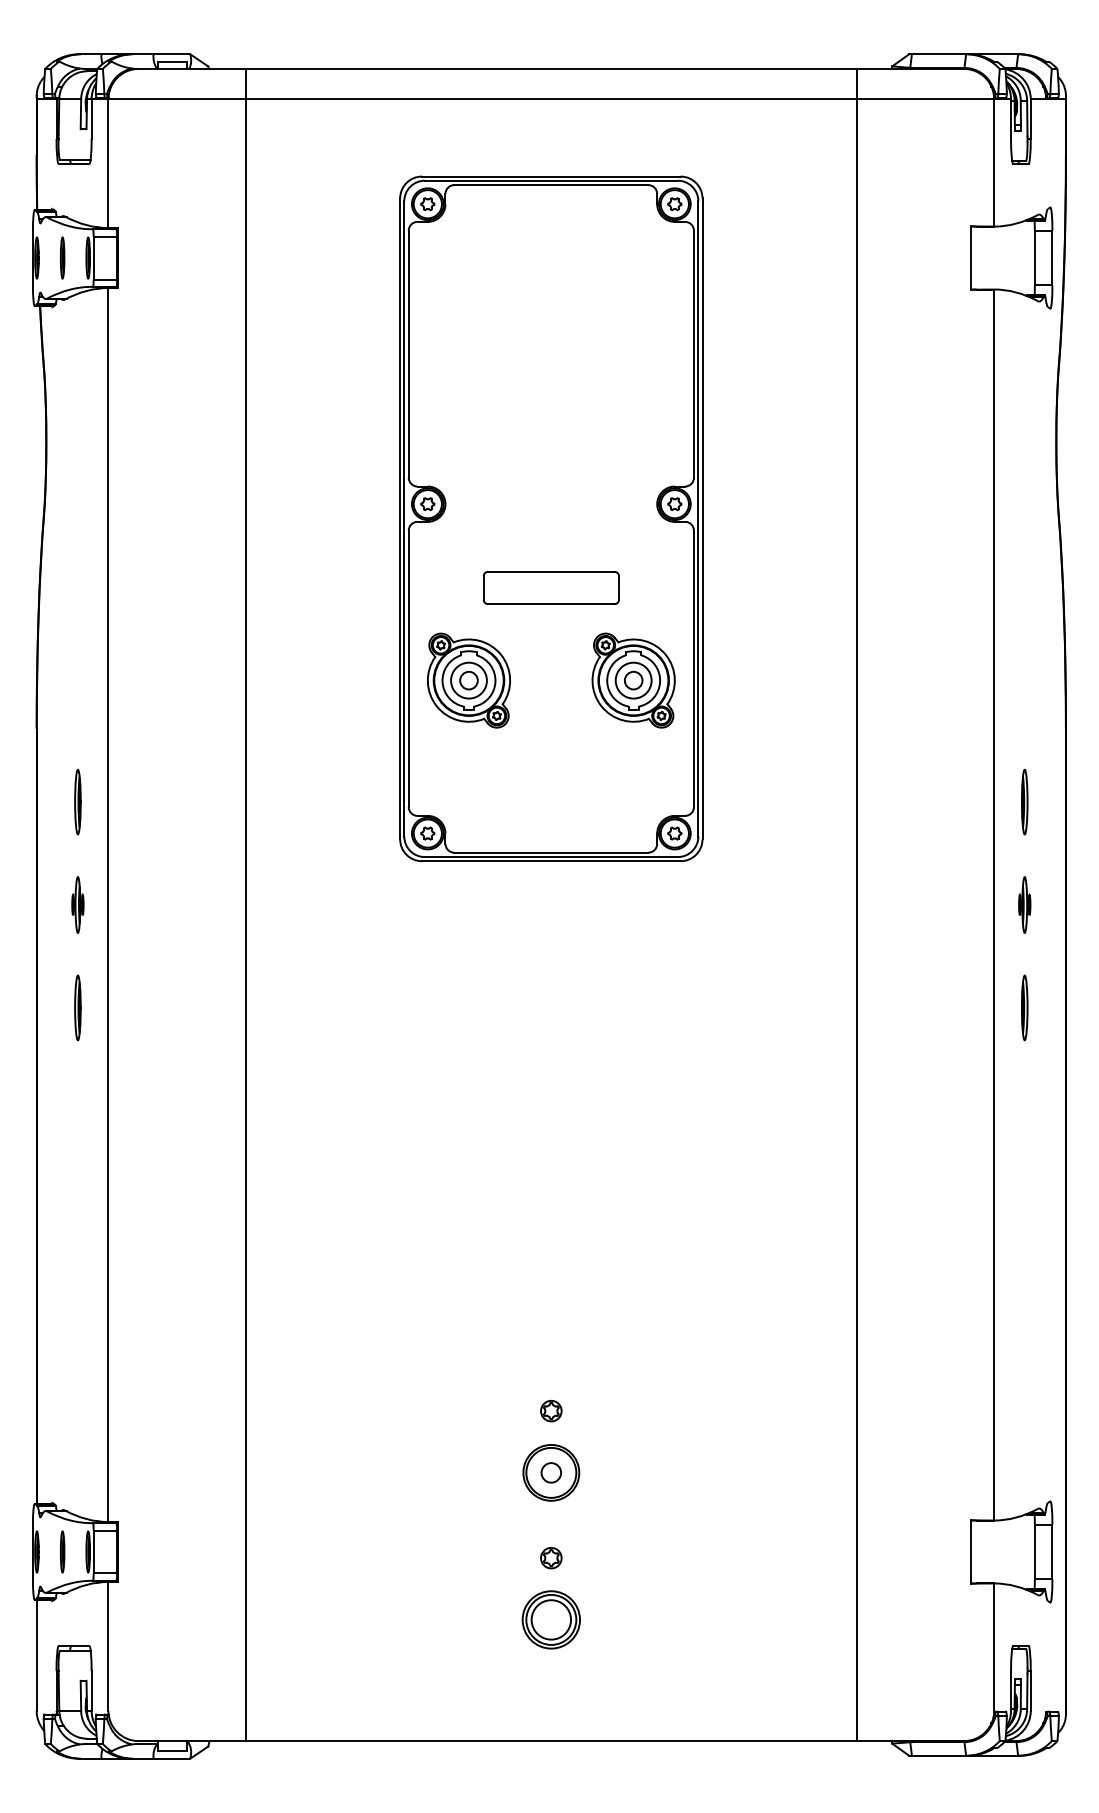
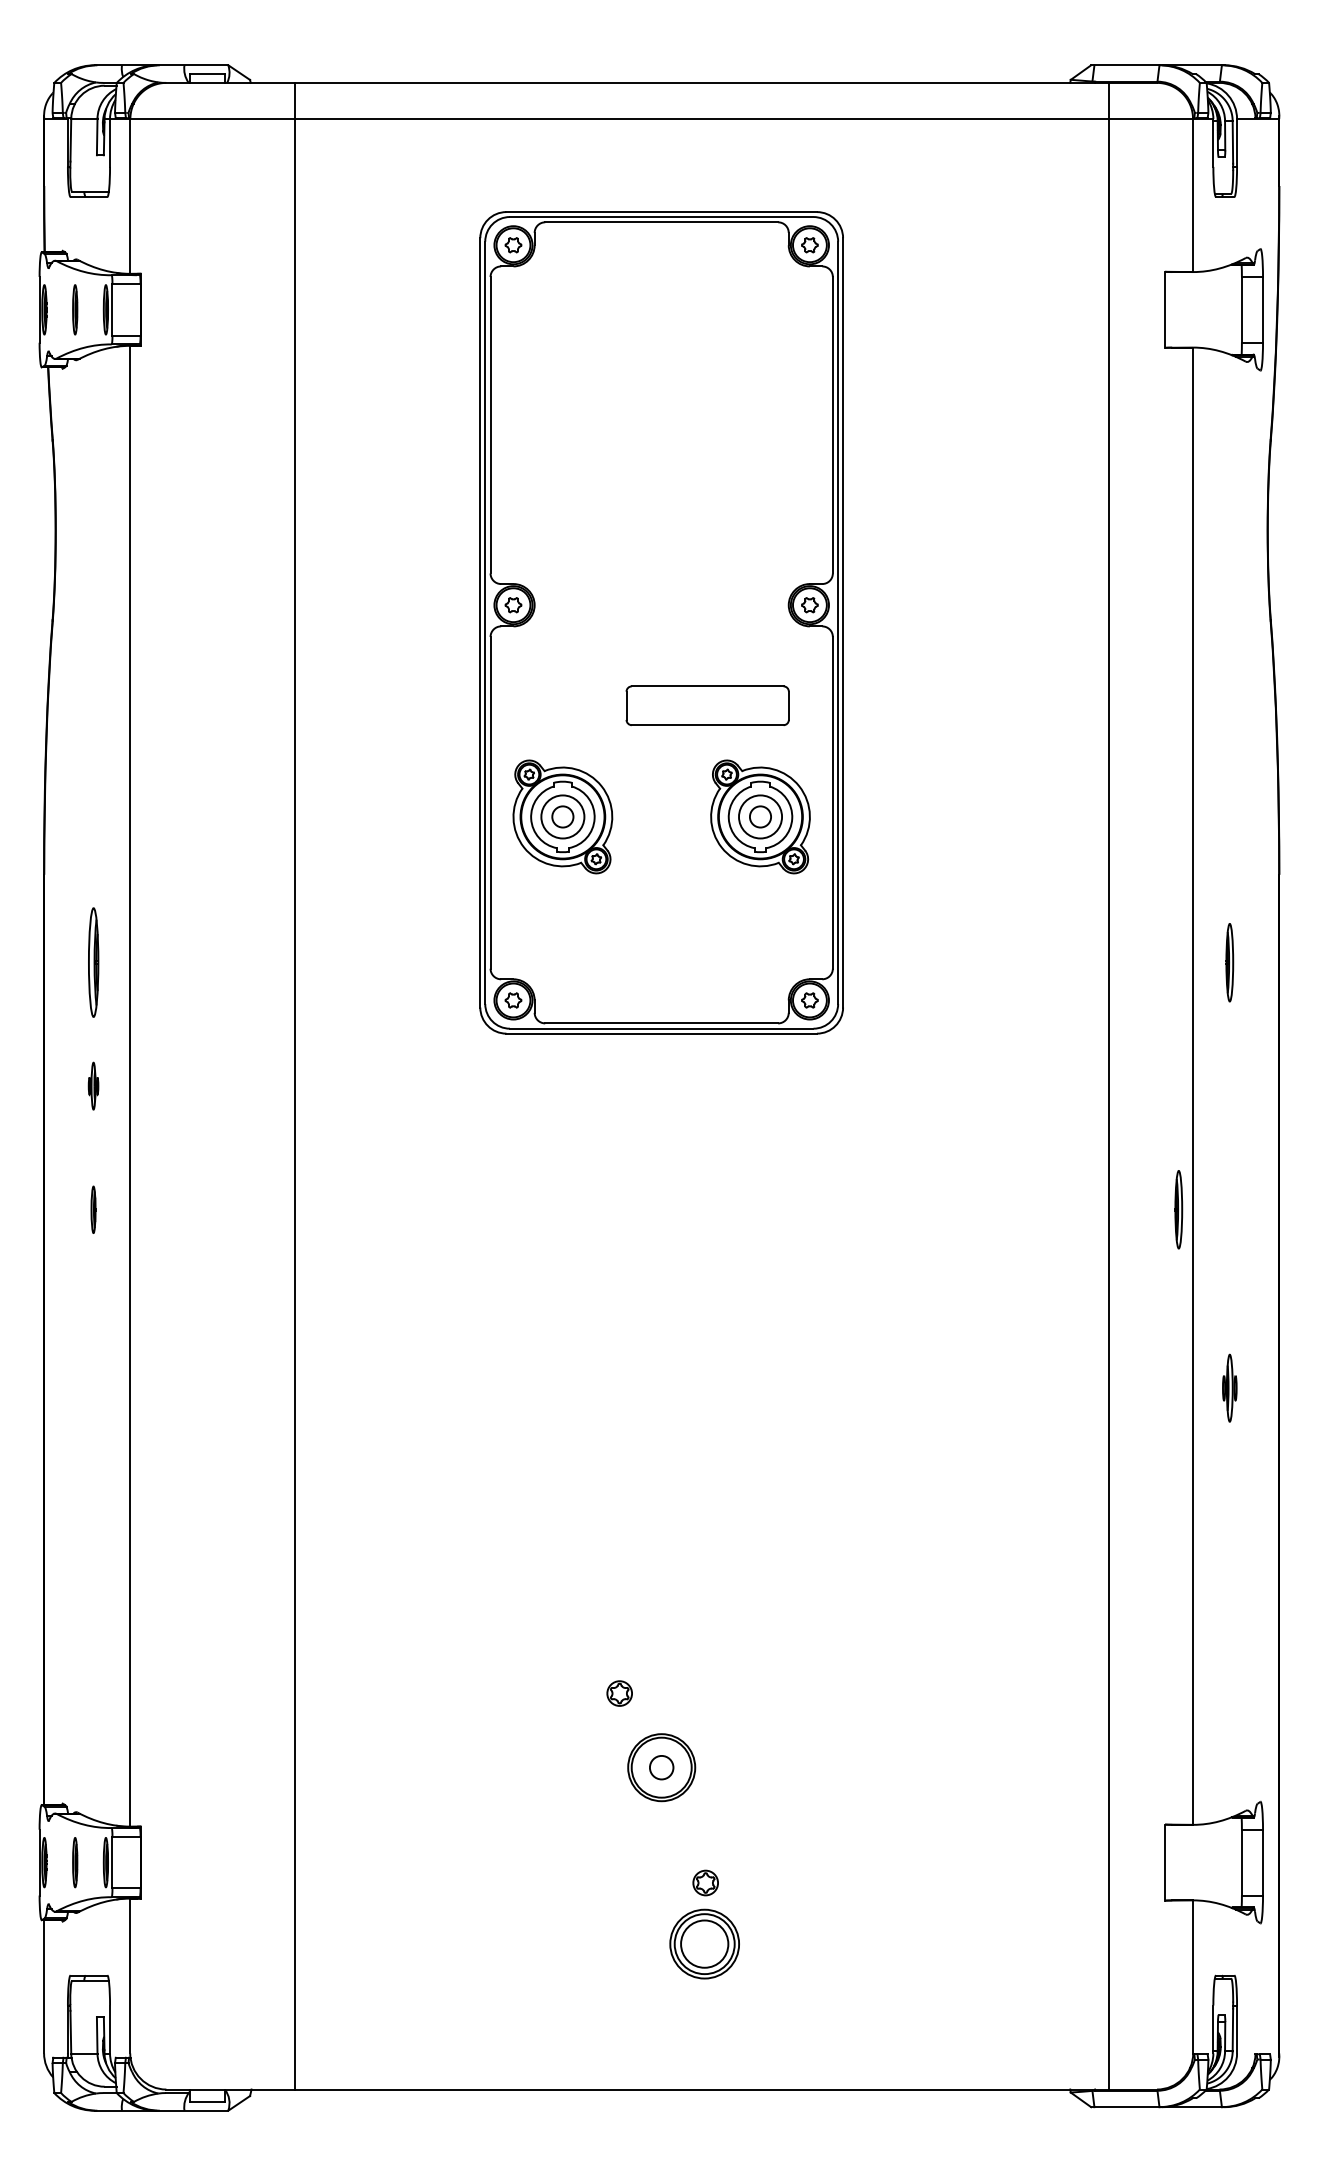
part: (551, 587) -> (707, 705), moved
part: (77, 801) -> (93, 962), size x1.4
part: (77, 904) -> (93, 1085), size x0.7
line: (856, 904) -> (1108, 1085), moved
part: (1024, 904) -> (1229, 1387), moved
part: (77, 1007) -> (93, 1209), size x0.6
part: (1024, 1007) -> (1178, 1209), moved
part: (551, 1411) -> (619, 1693), moved
part: (551, 1557) -> (705, 1882), moved
part: (551, 1619) -> (704, 1943), moved

